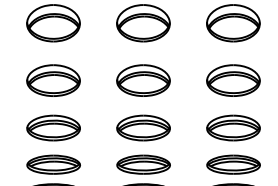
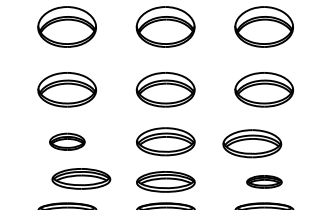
part: (53, 127) -> (67, 141), size x0.6
part: (233, 127) -> (252, 143), moved
part: (53, 164) -> (81, 178), moved
part: (233, 164) -> (264, 181), size x0.6

